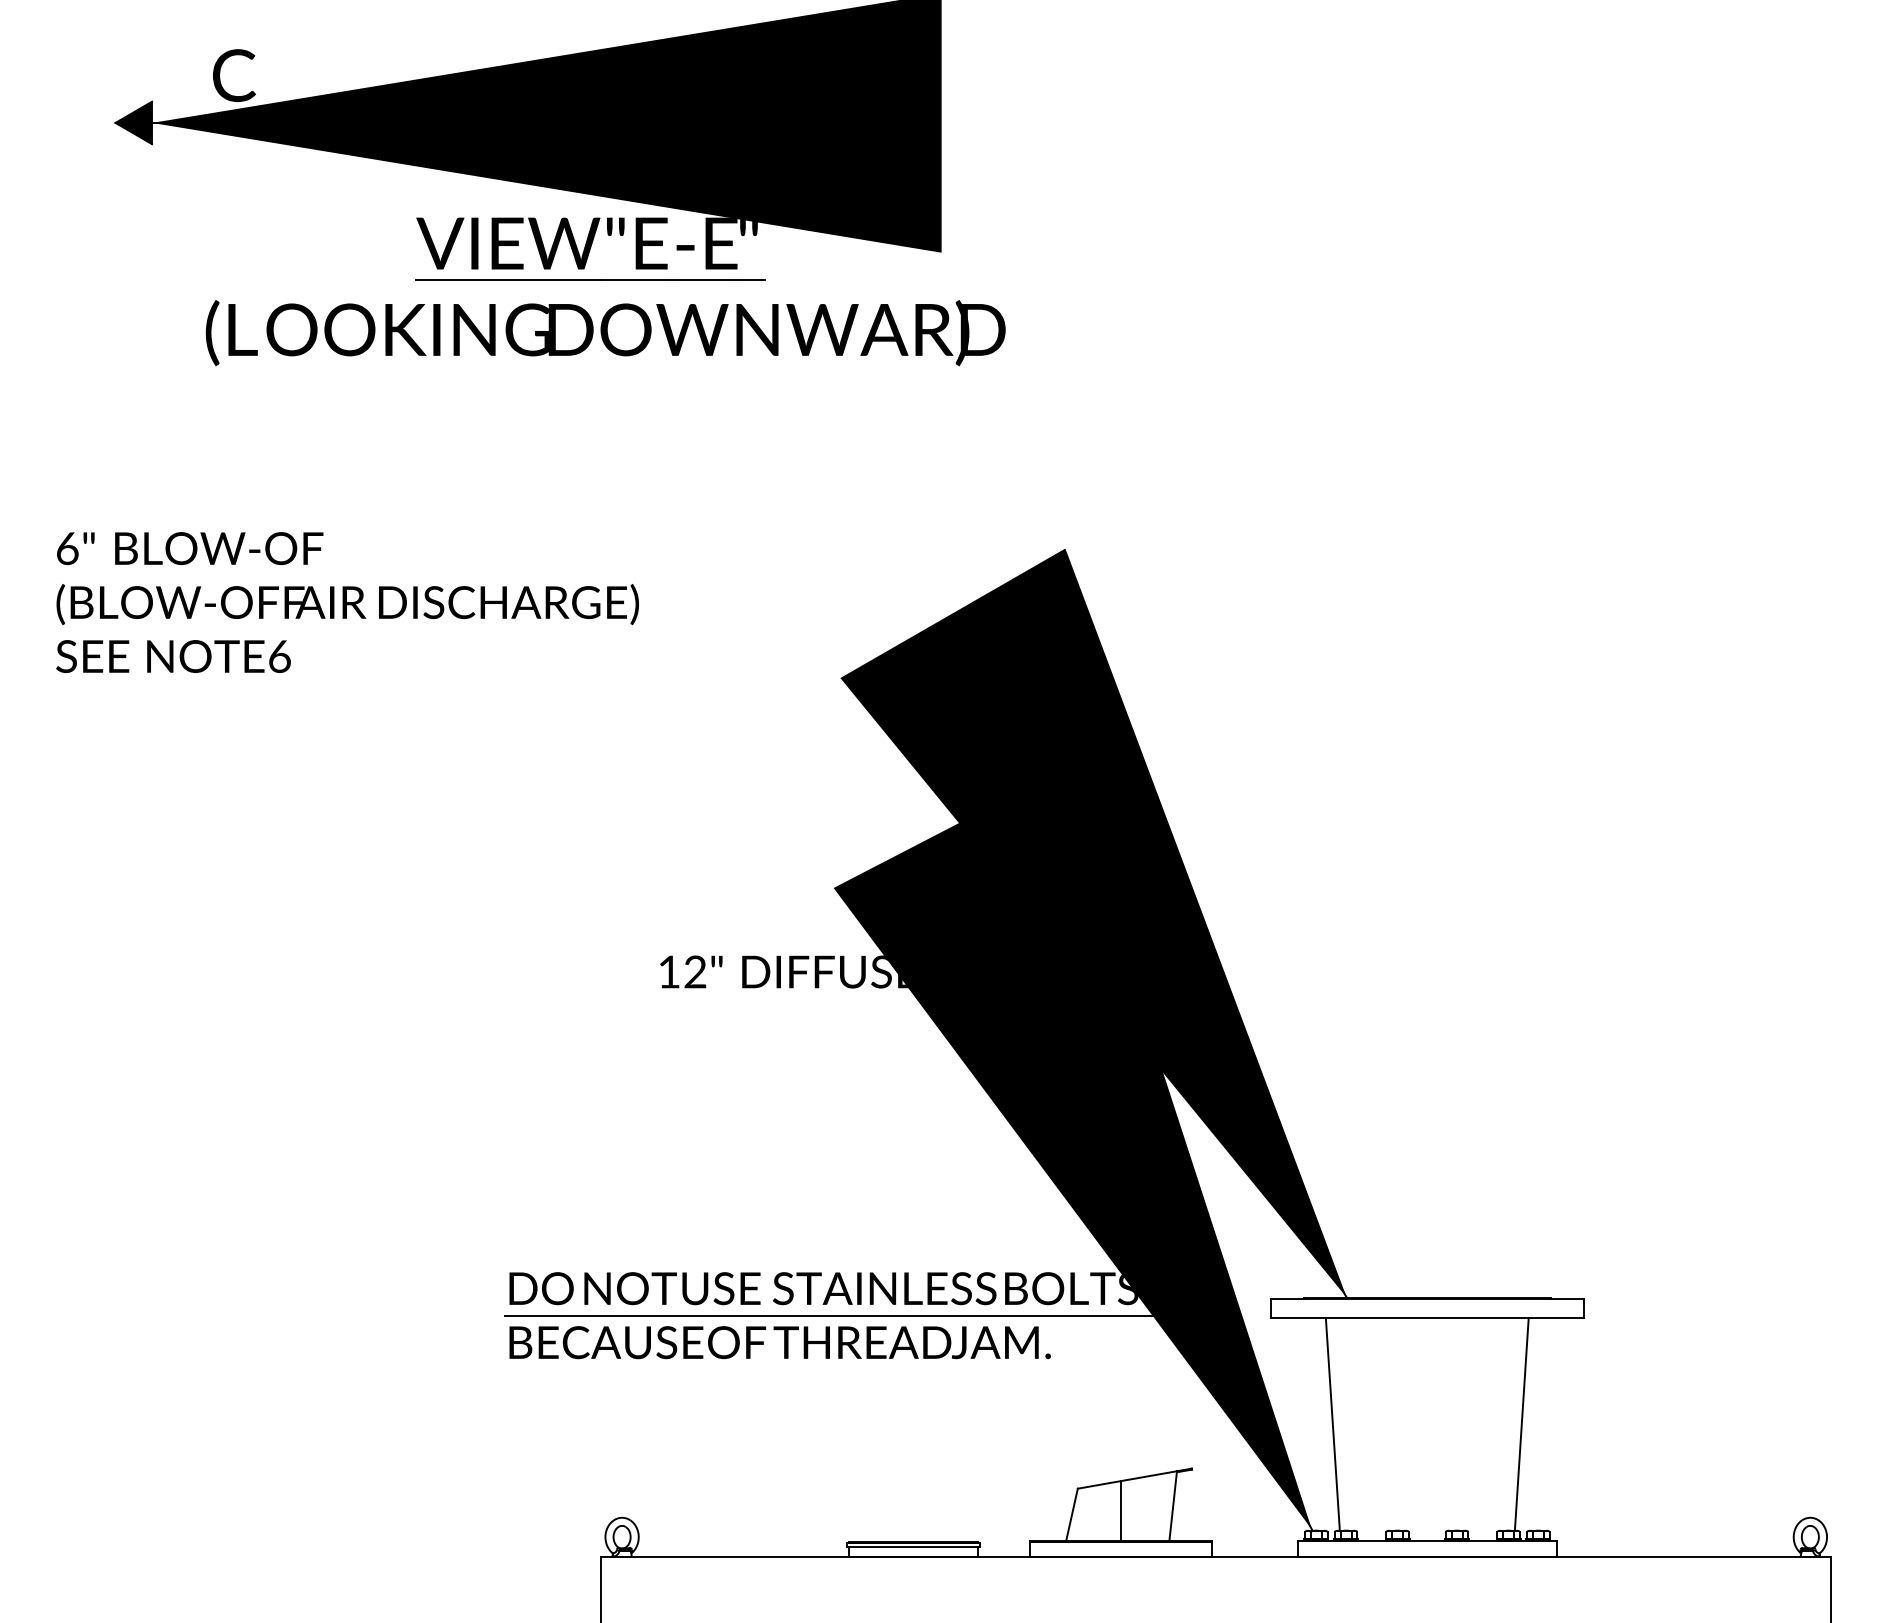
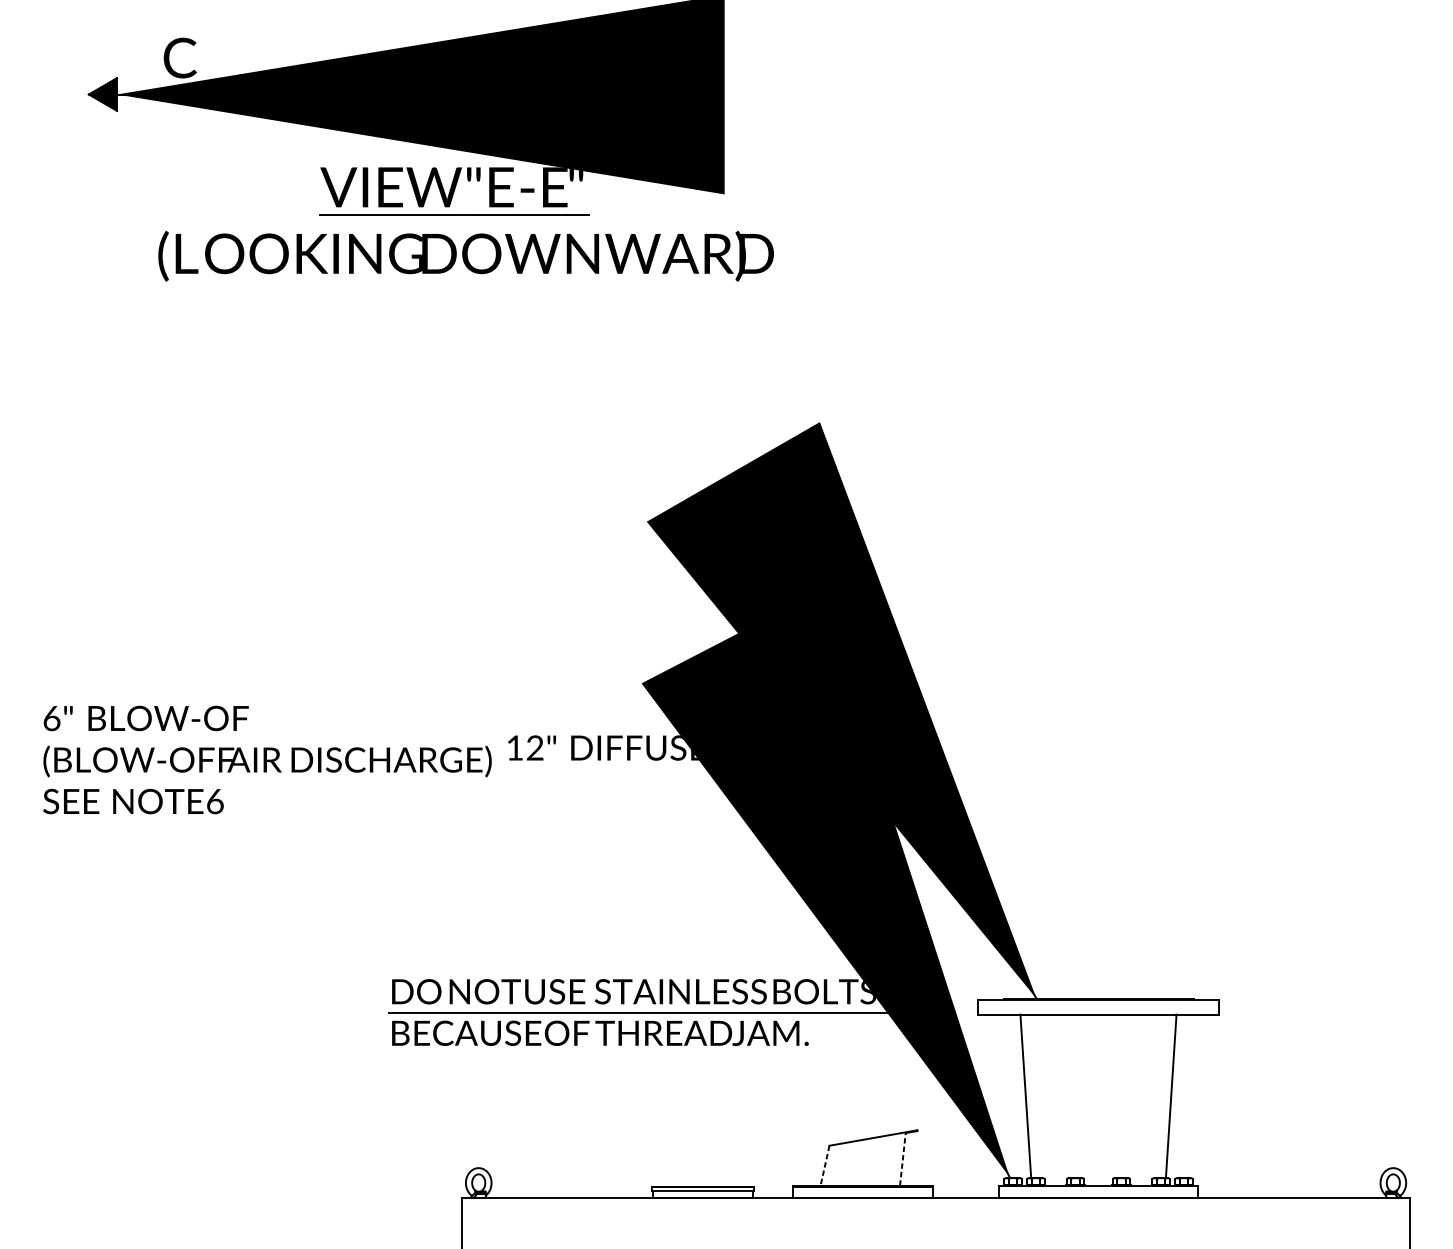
text: (347, 602) -> (267, 759), moved
line: (1173, 1505) -> (903, 1158), solid -> dashed
line: (1121, 1510) -> (863, 1162), removed
line: (1072, 1514) -> (825, 1165), solid -> dashed

